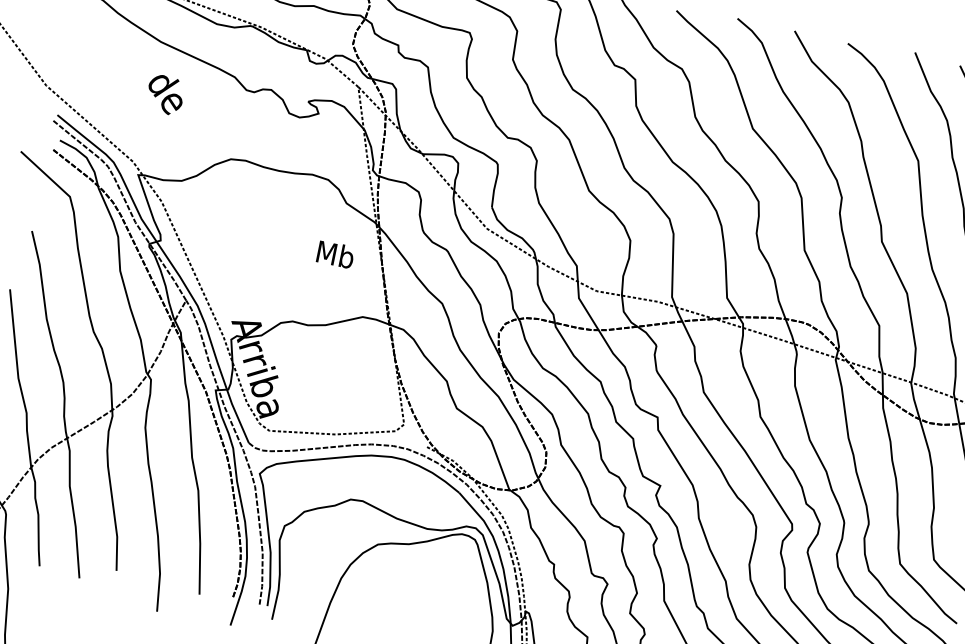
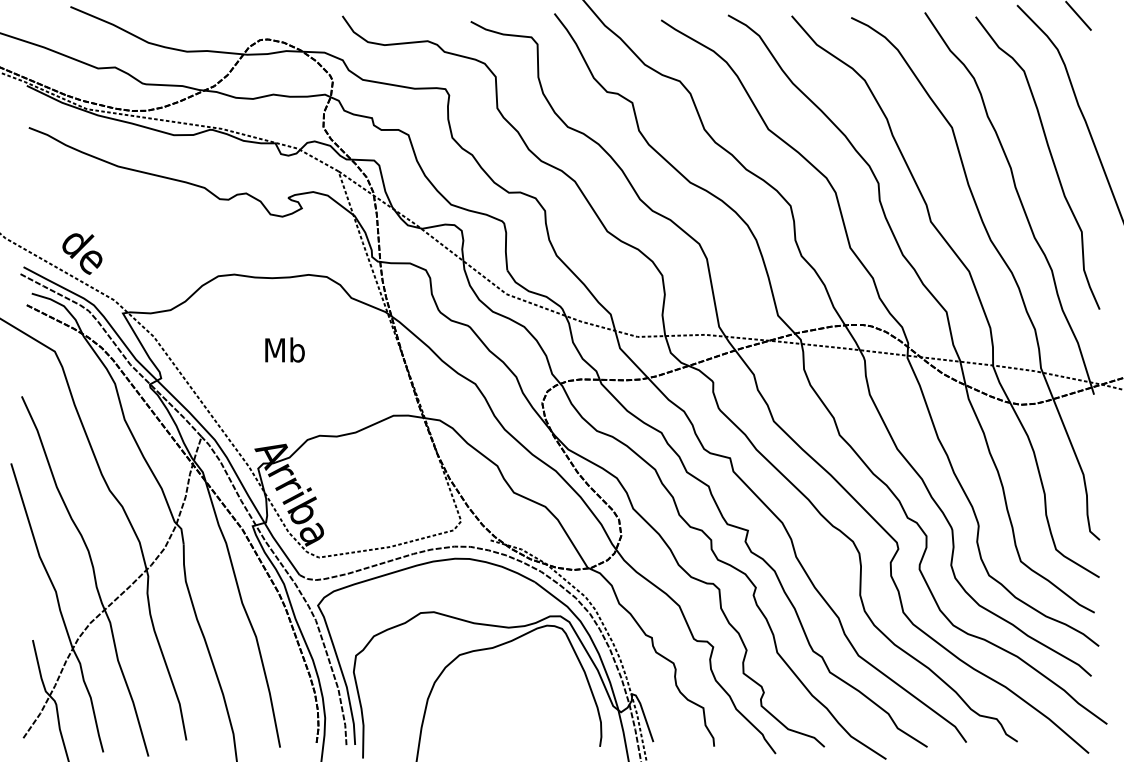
text: (165, 94) -> (82, 253), moved
text: (335, 254) -> (284, 349), moved

